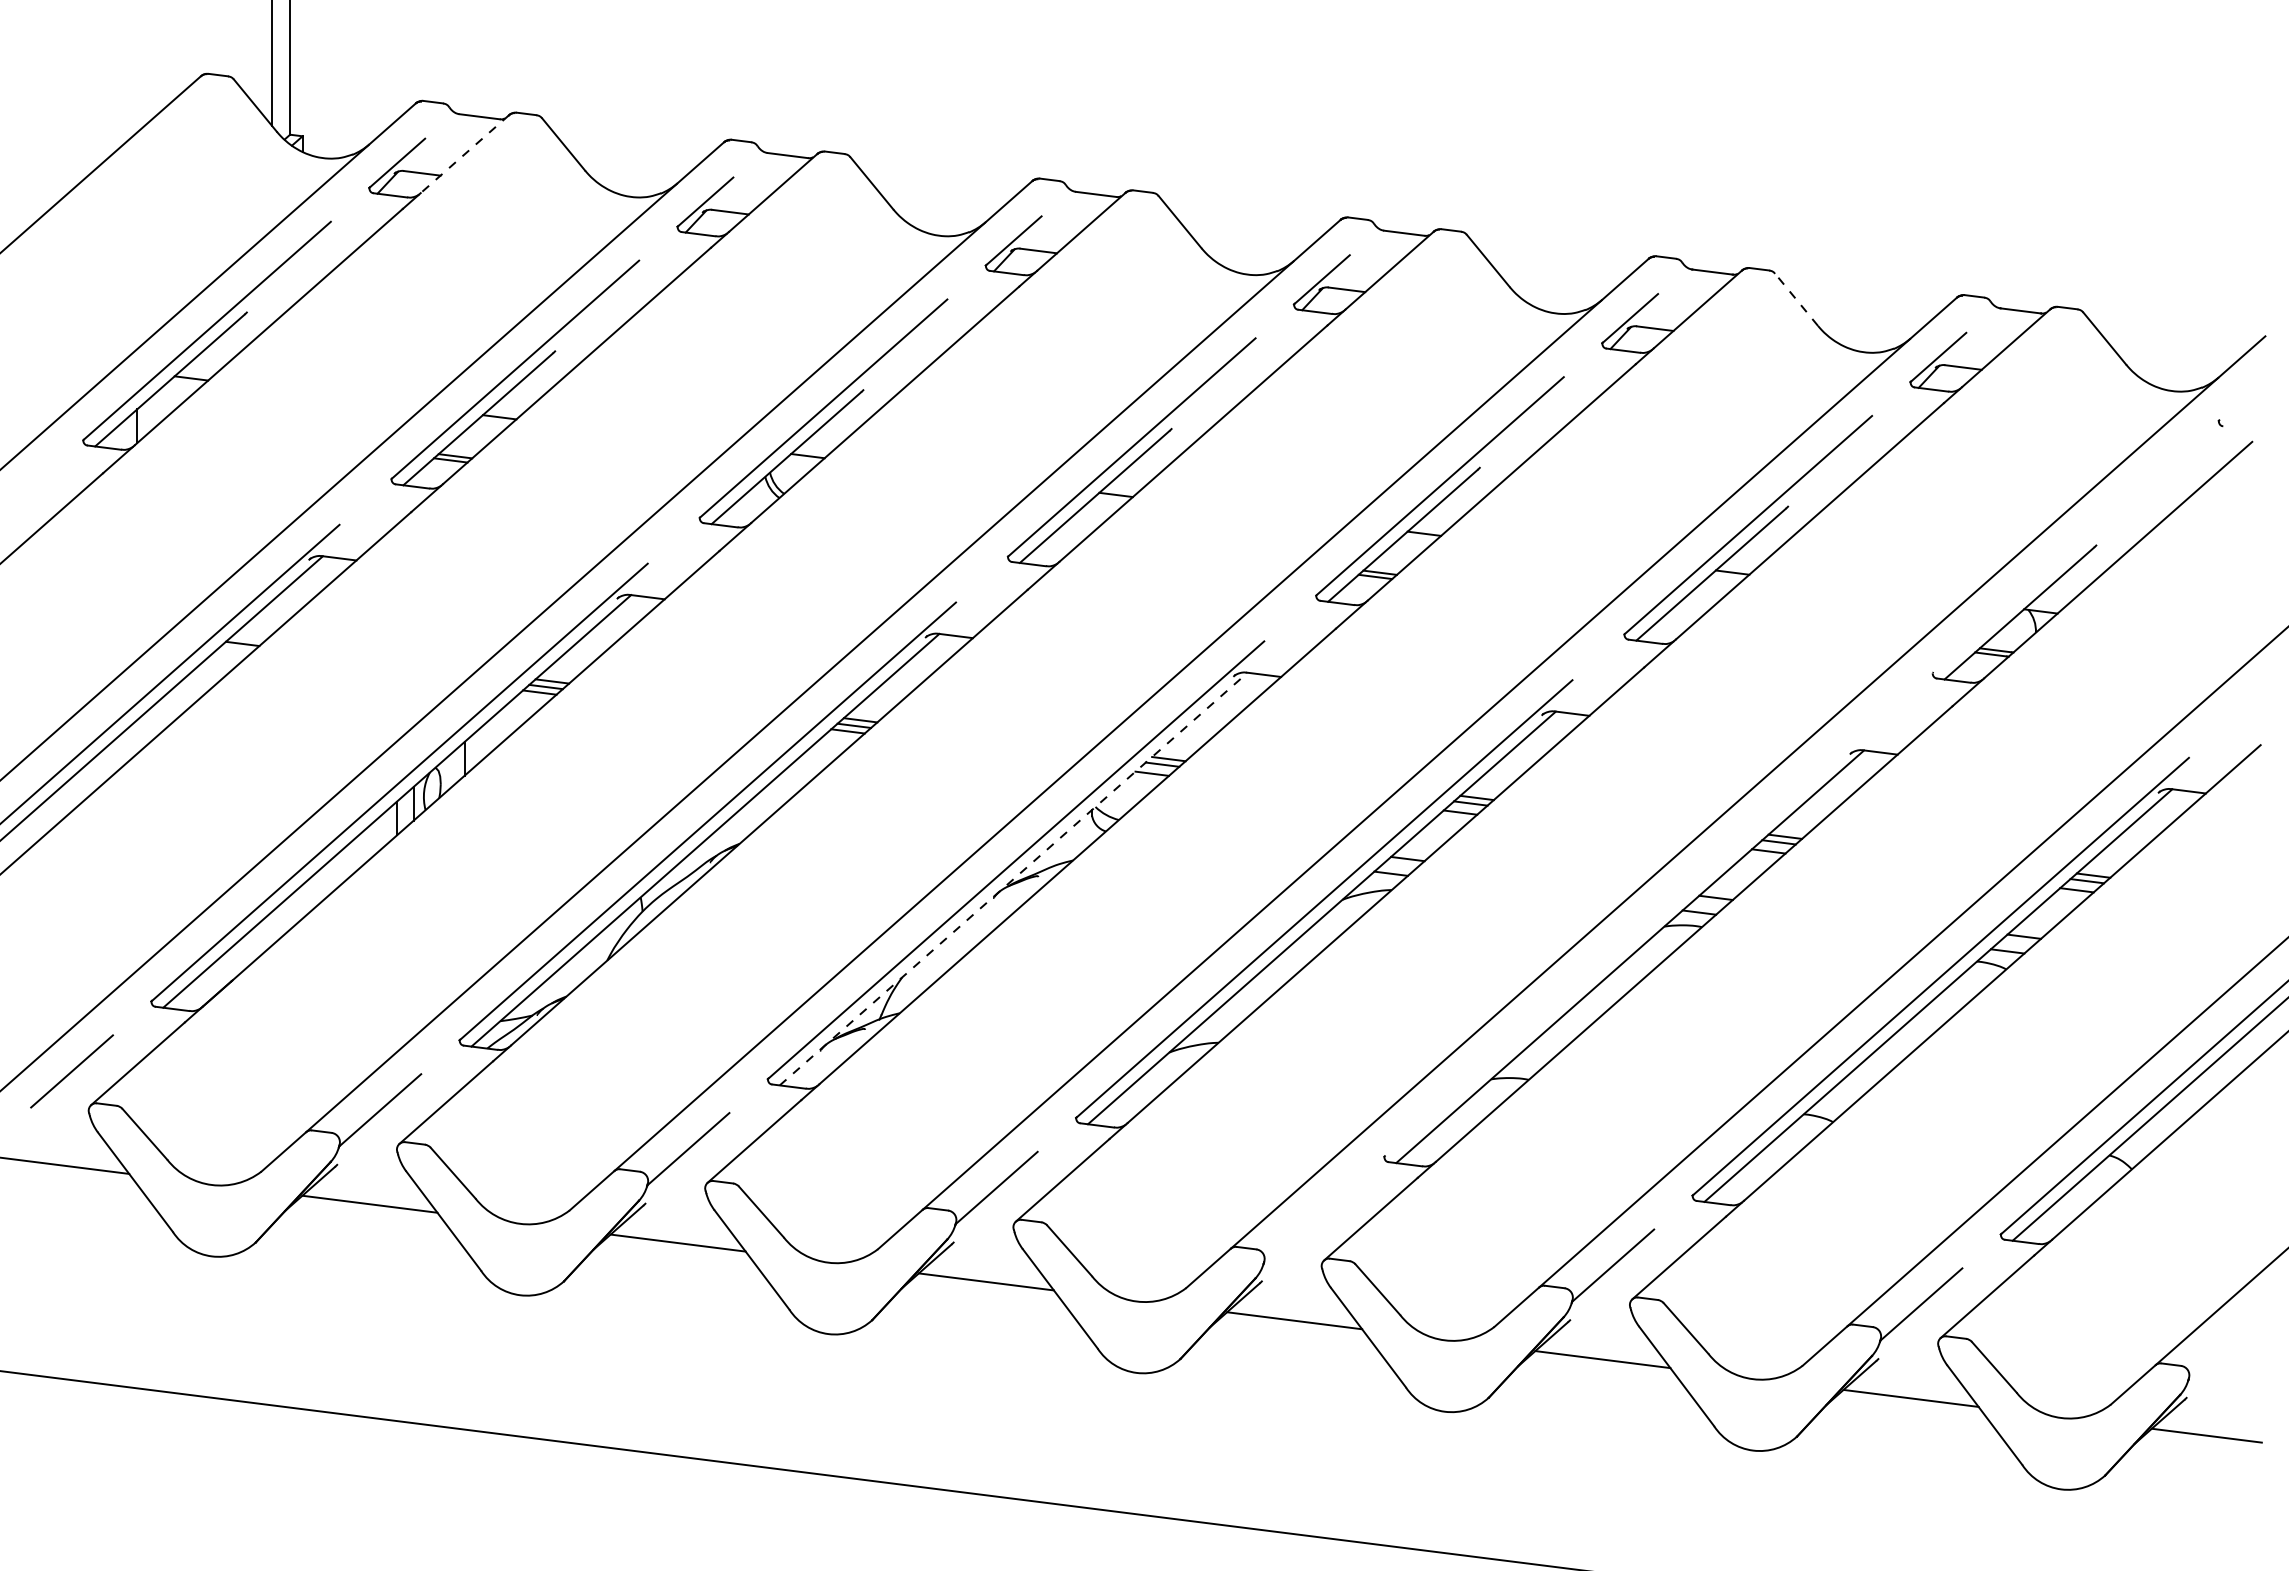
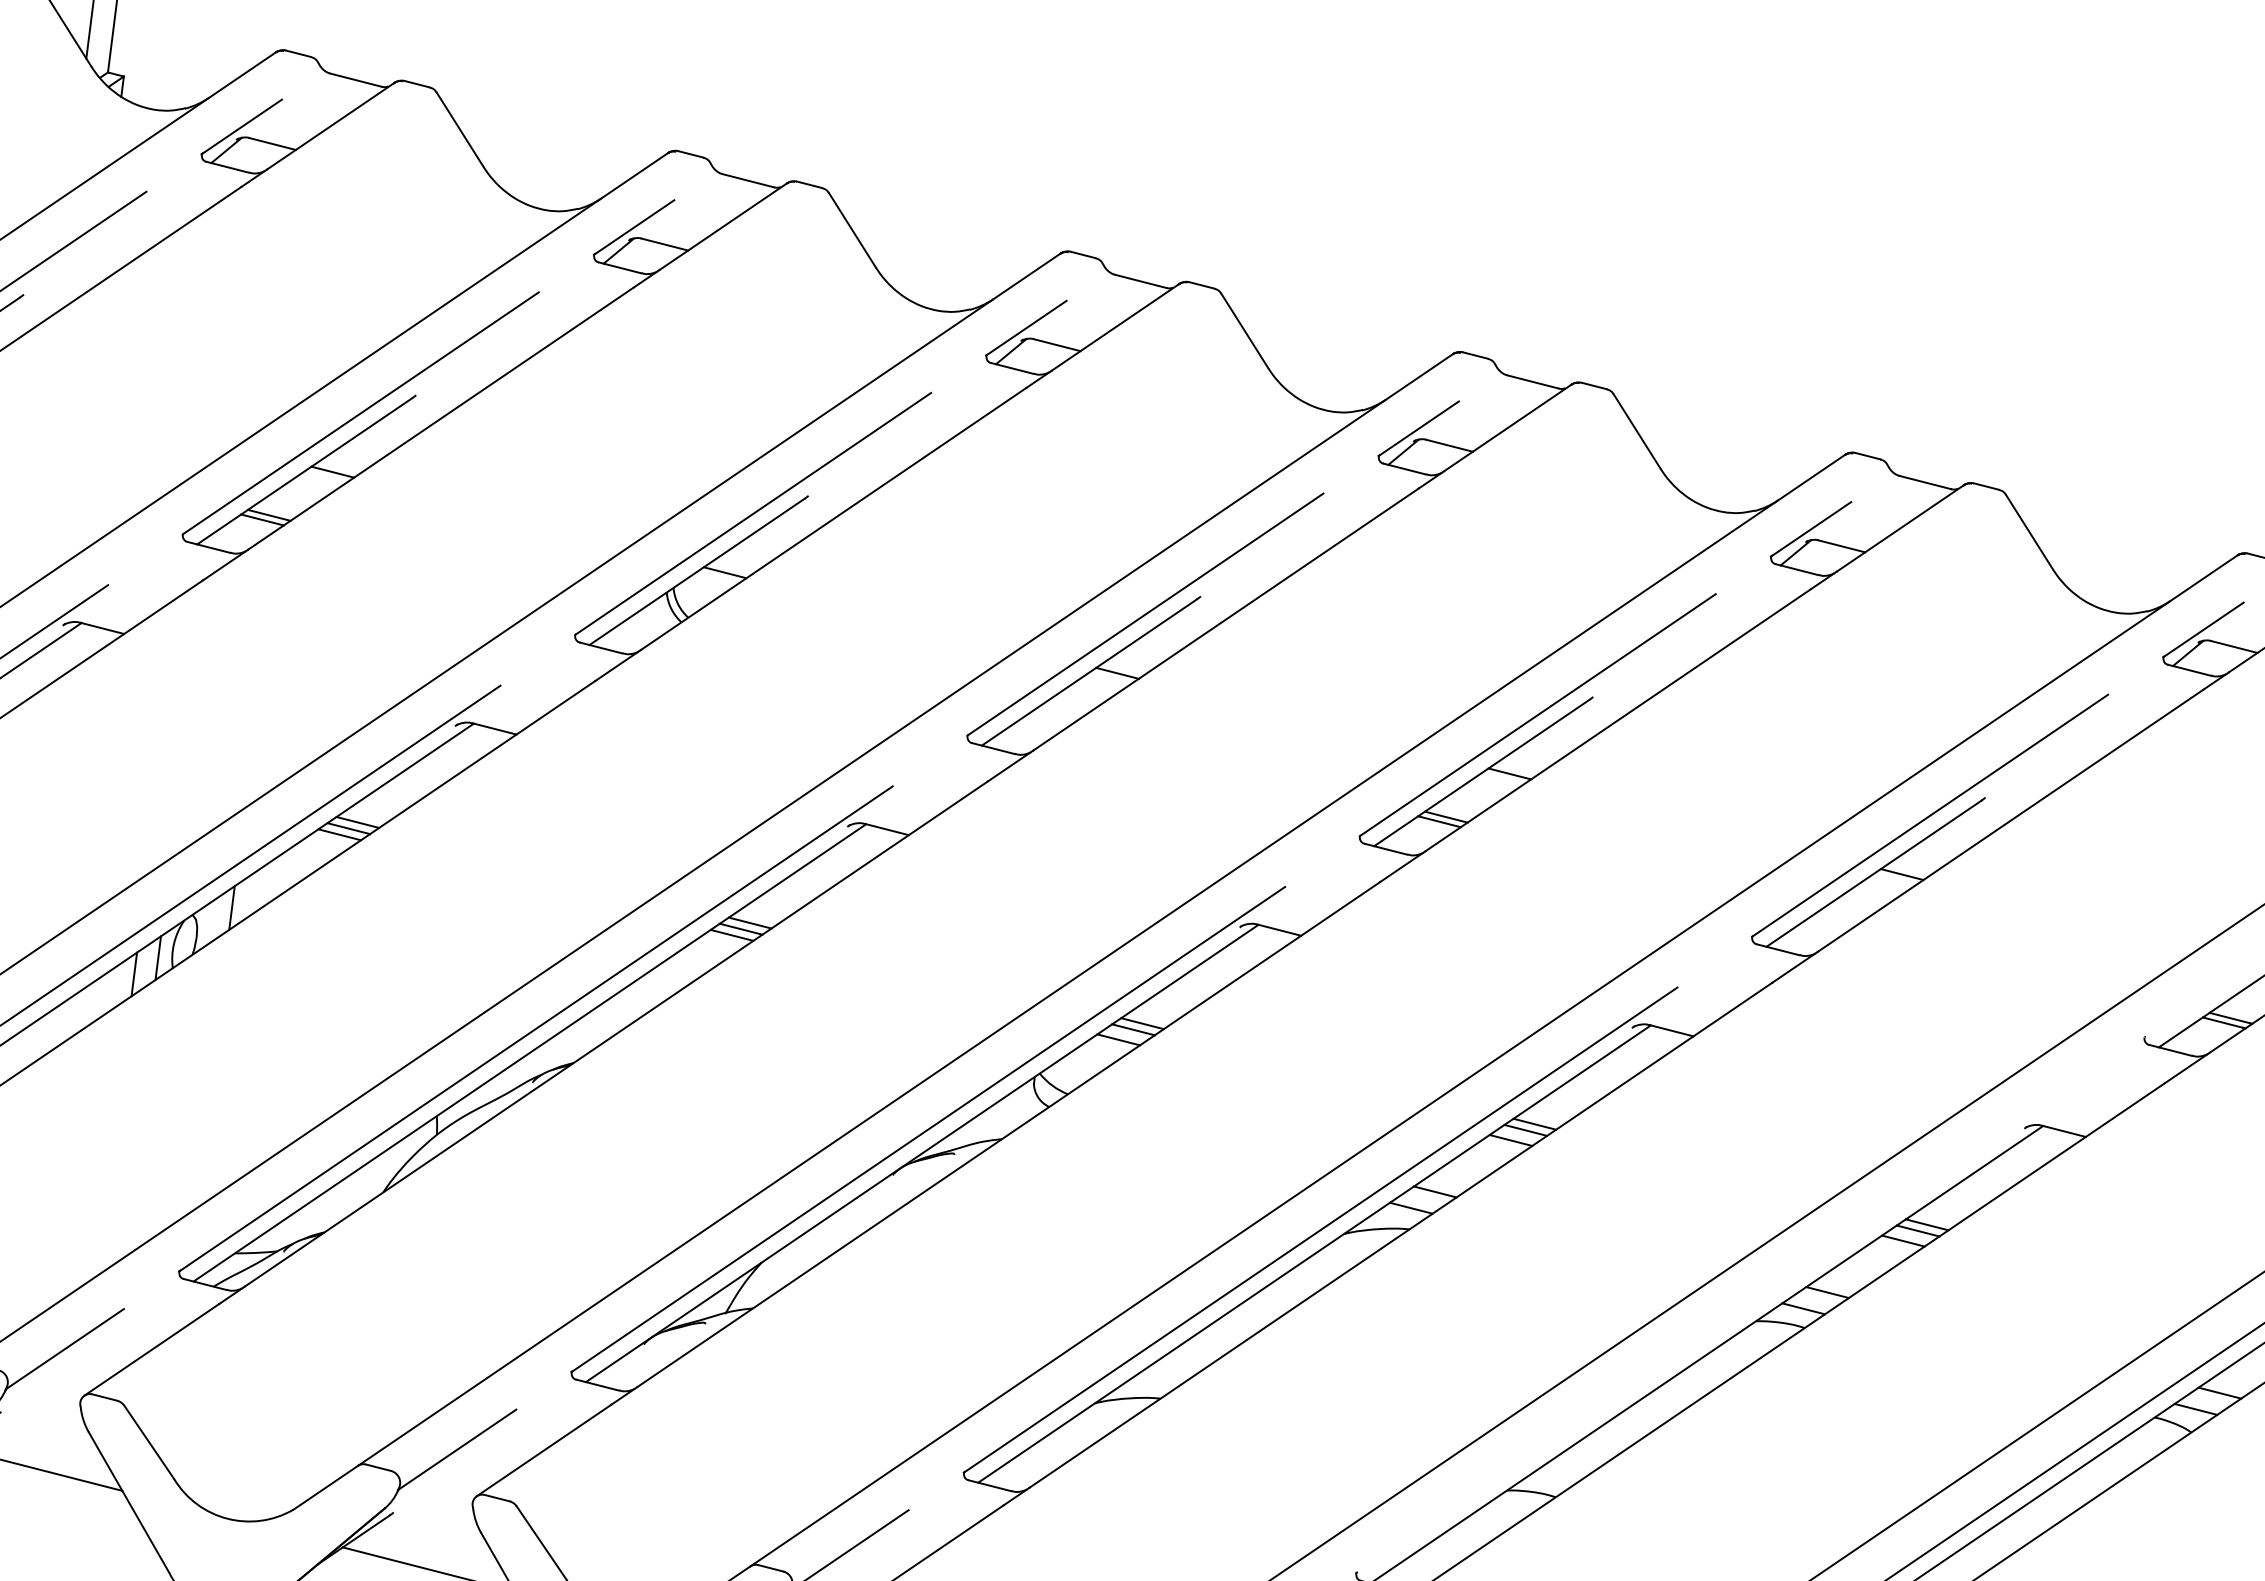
line: (464, 154) -> (330, 126), dashed -> solid
line: (1796, 299) -> (2029, 531), dashed -> solid
line: (1013, 879) -> (921, 1153), dashed -> solid

